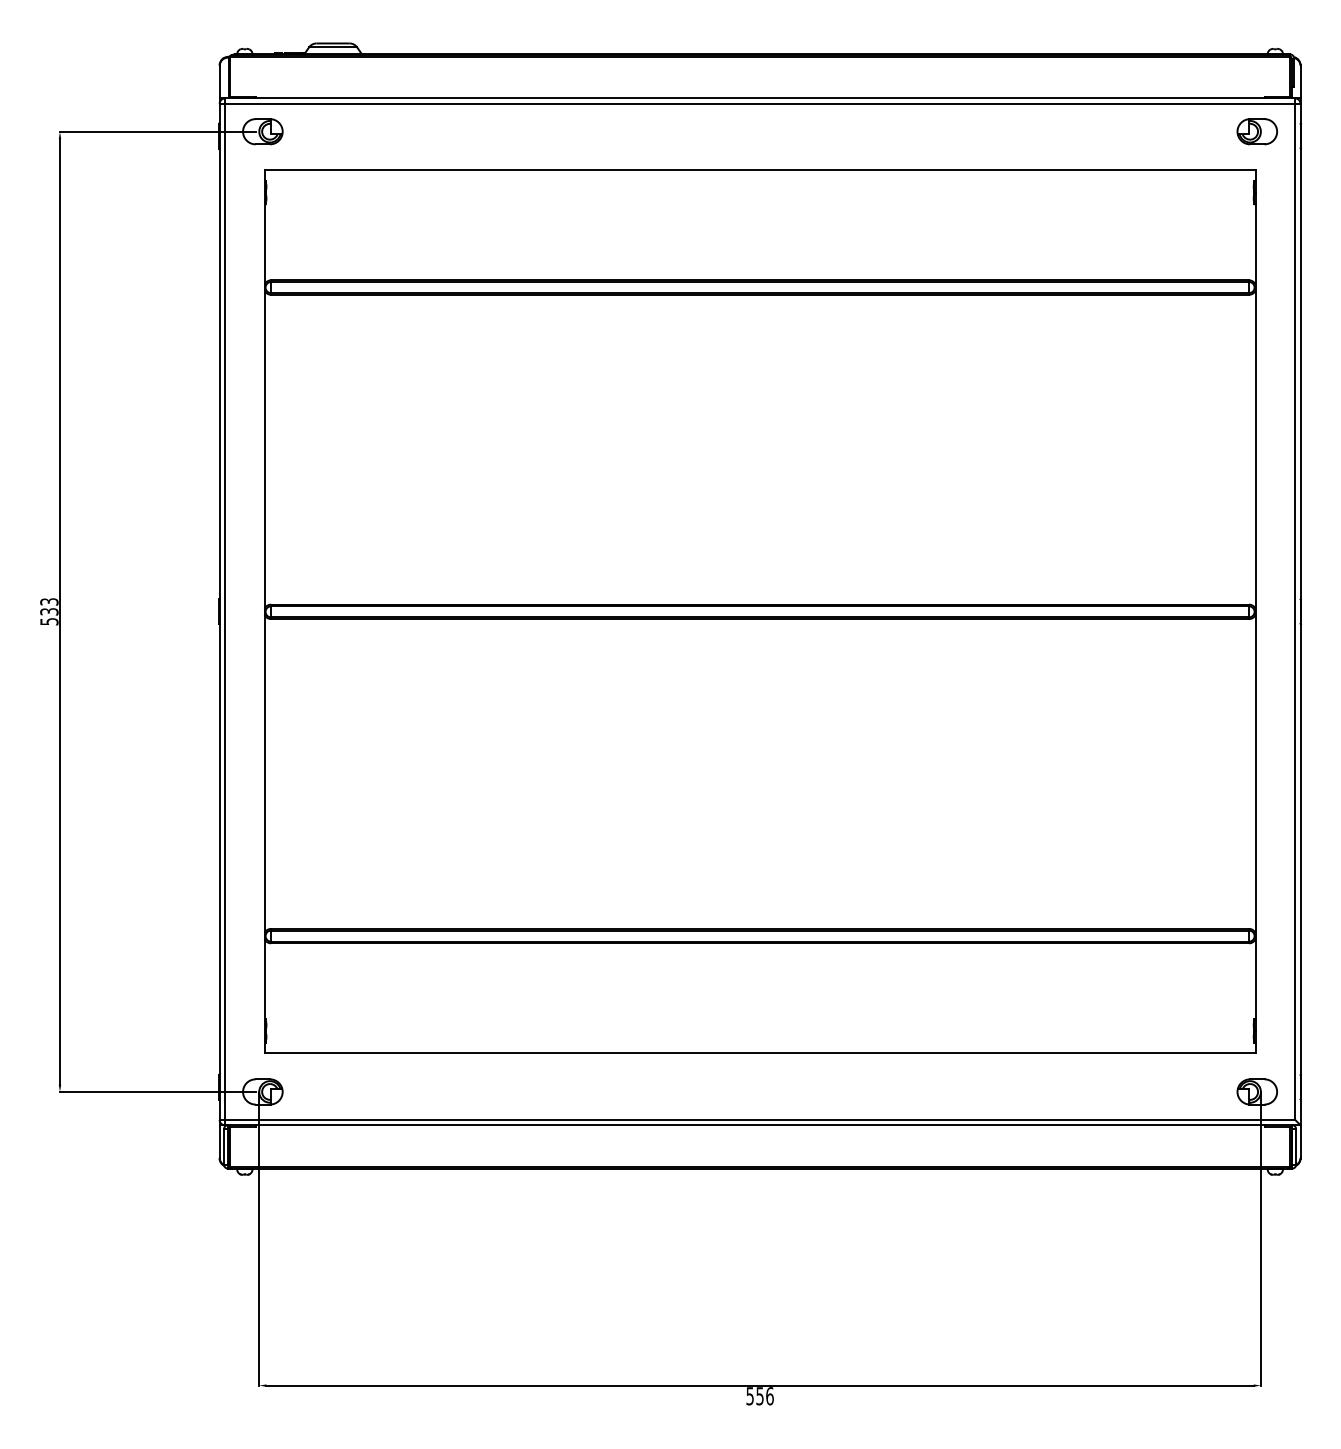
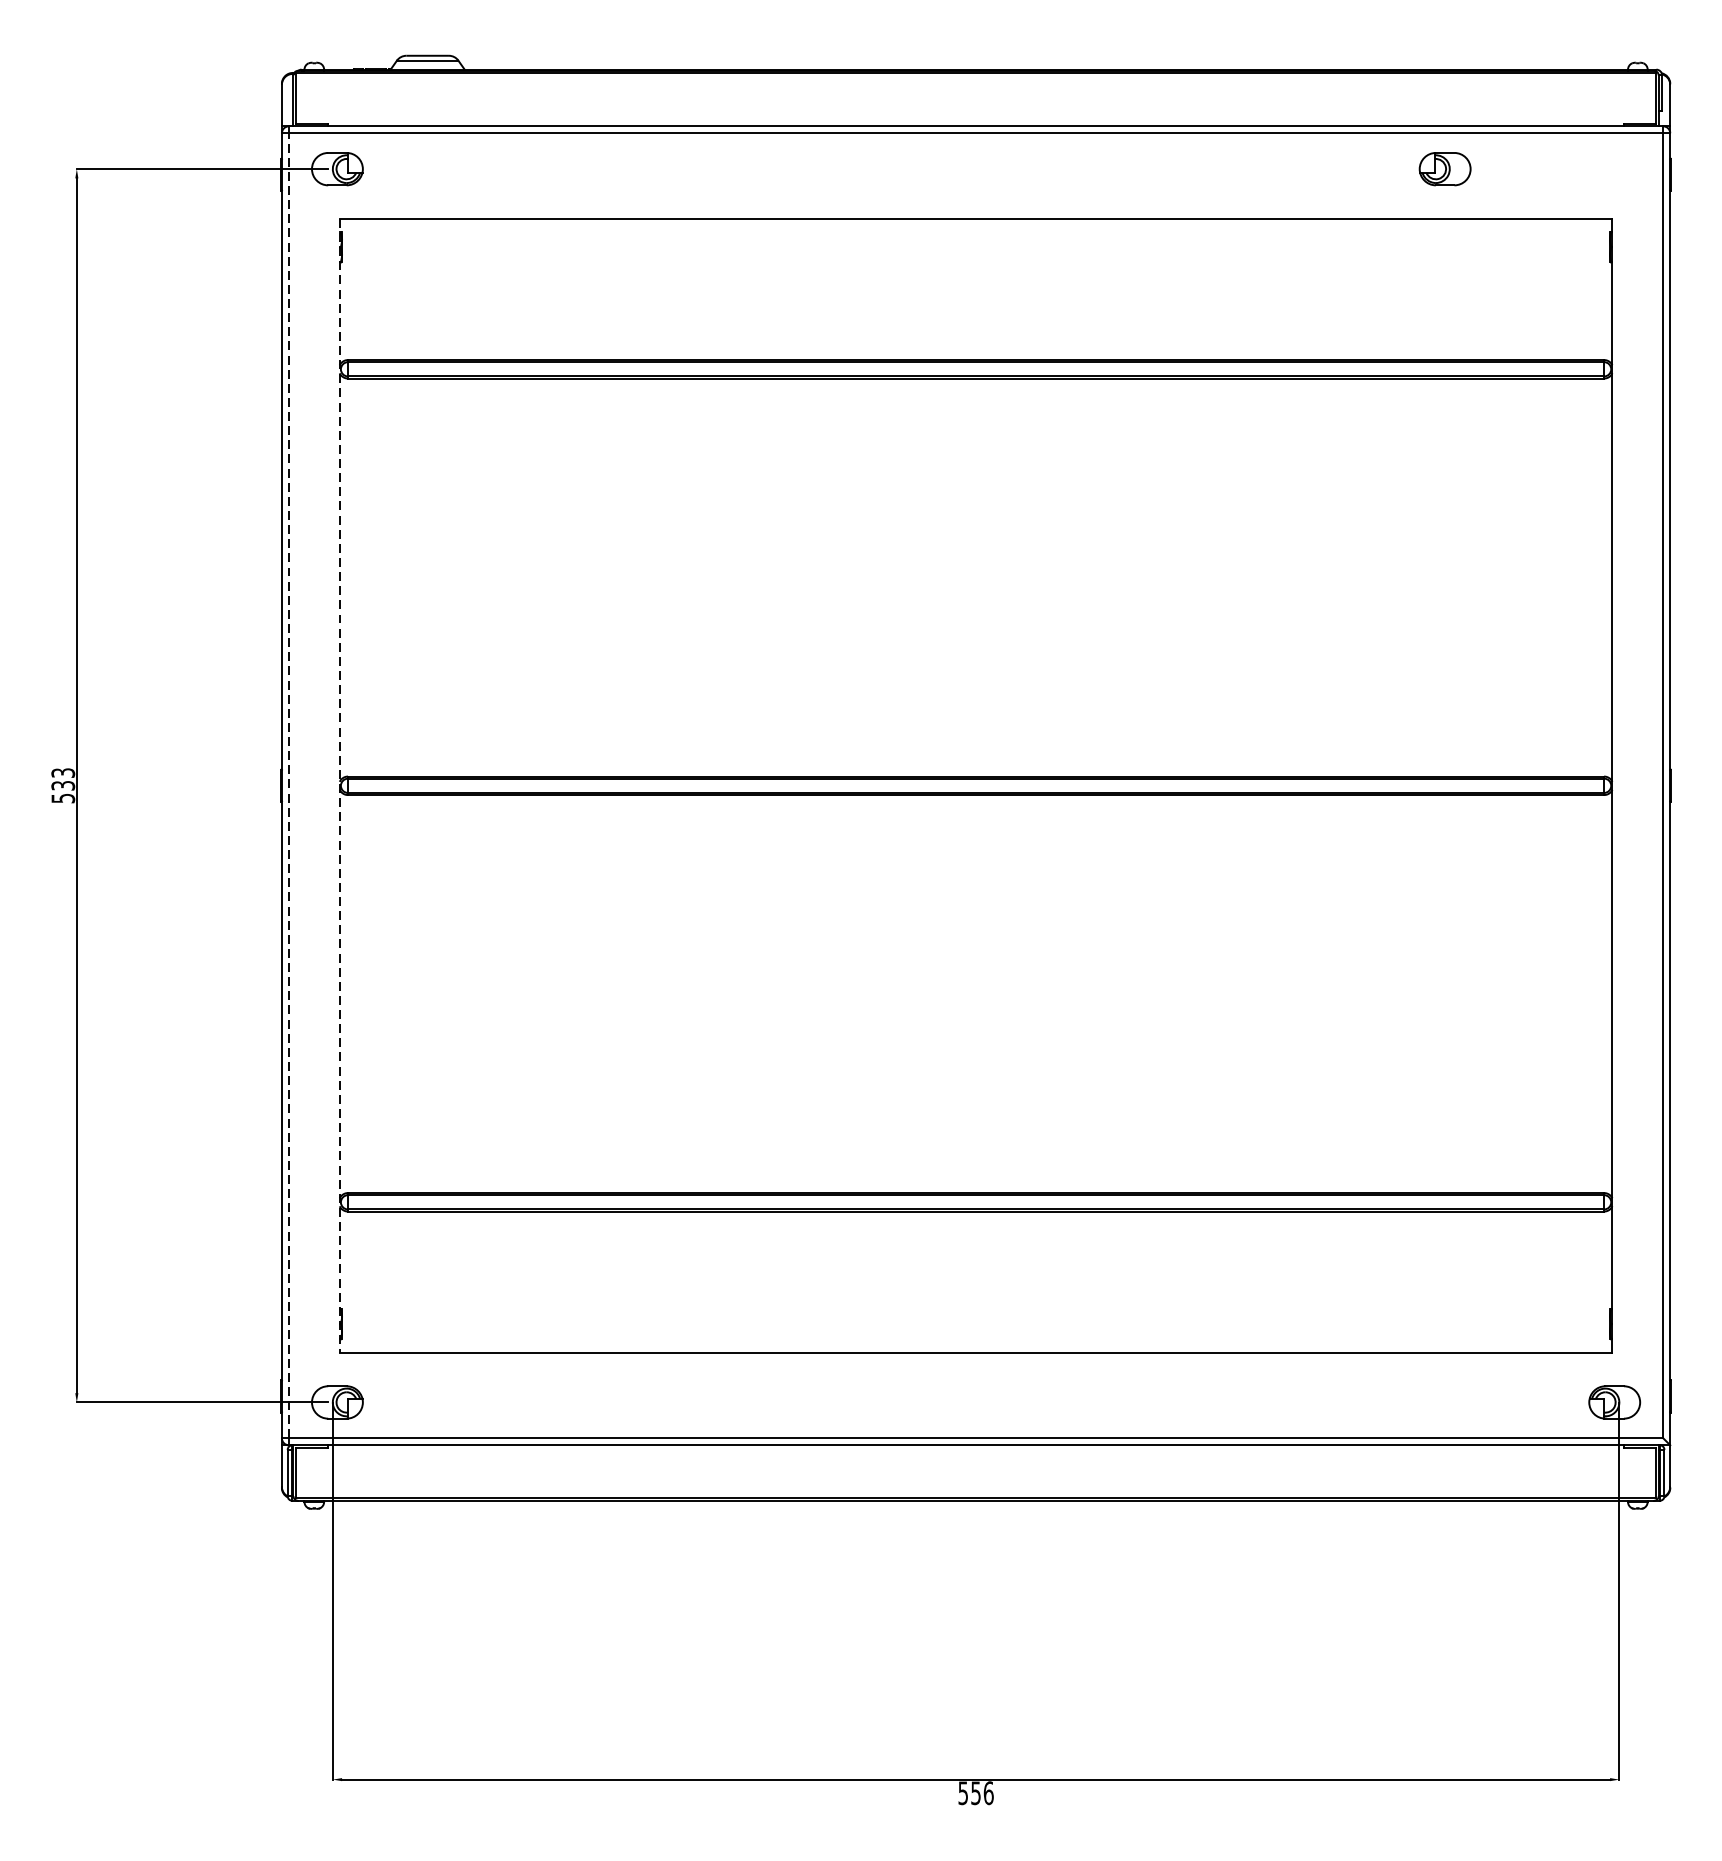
part: (1256, 131) -> (1444, 168), moved
line: (225, 611) -> (289, 785), solid -> dashed
line: (264, 612) -> (339, 786), solid -> dashed

